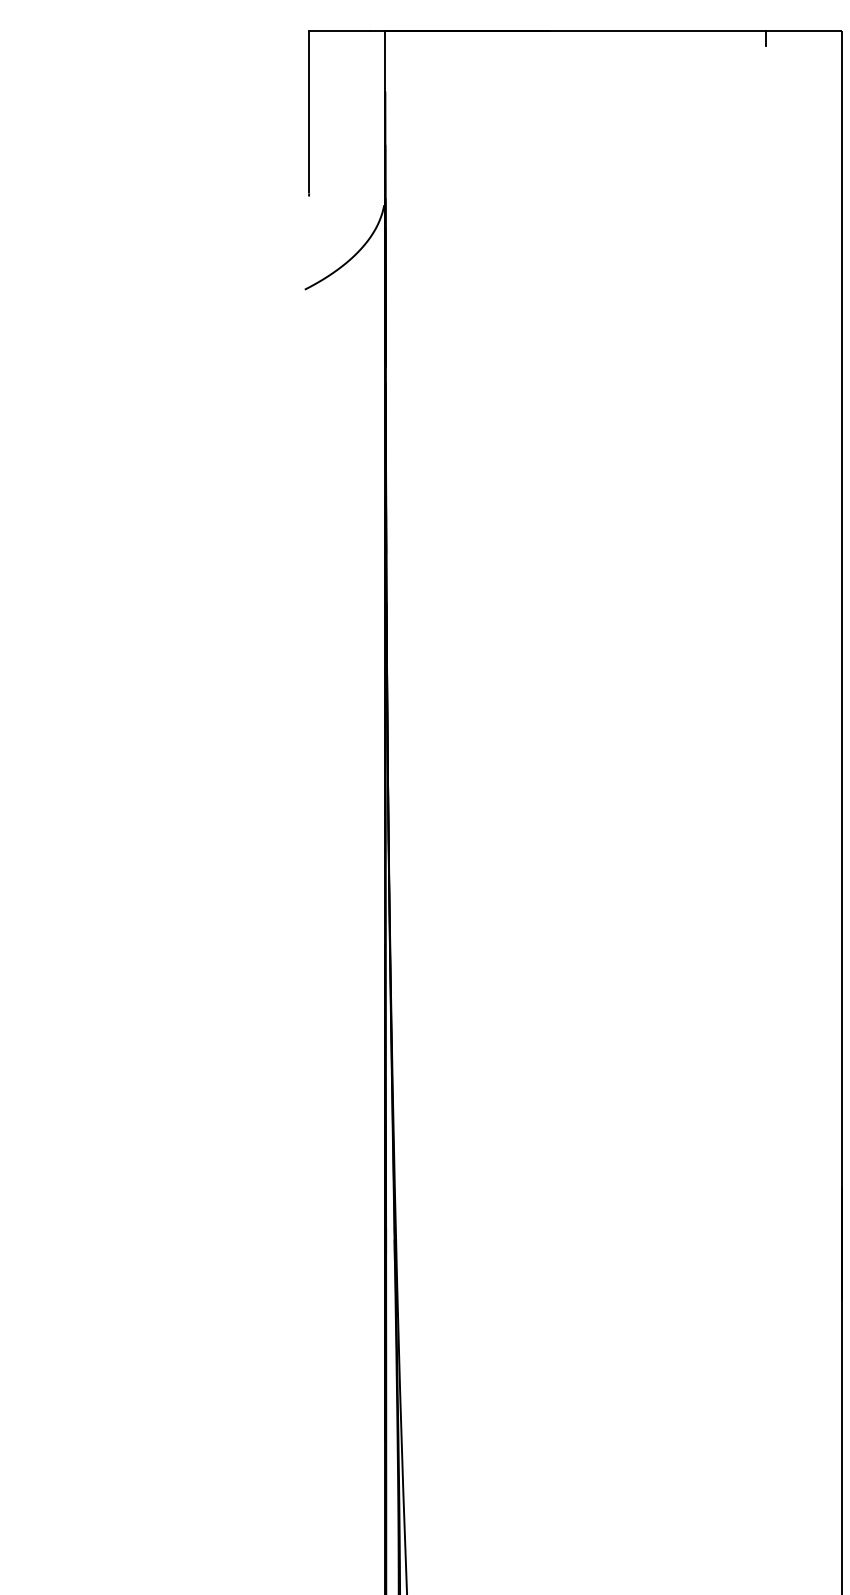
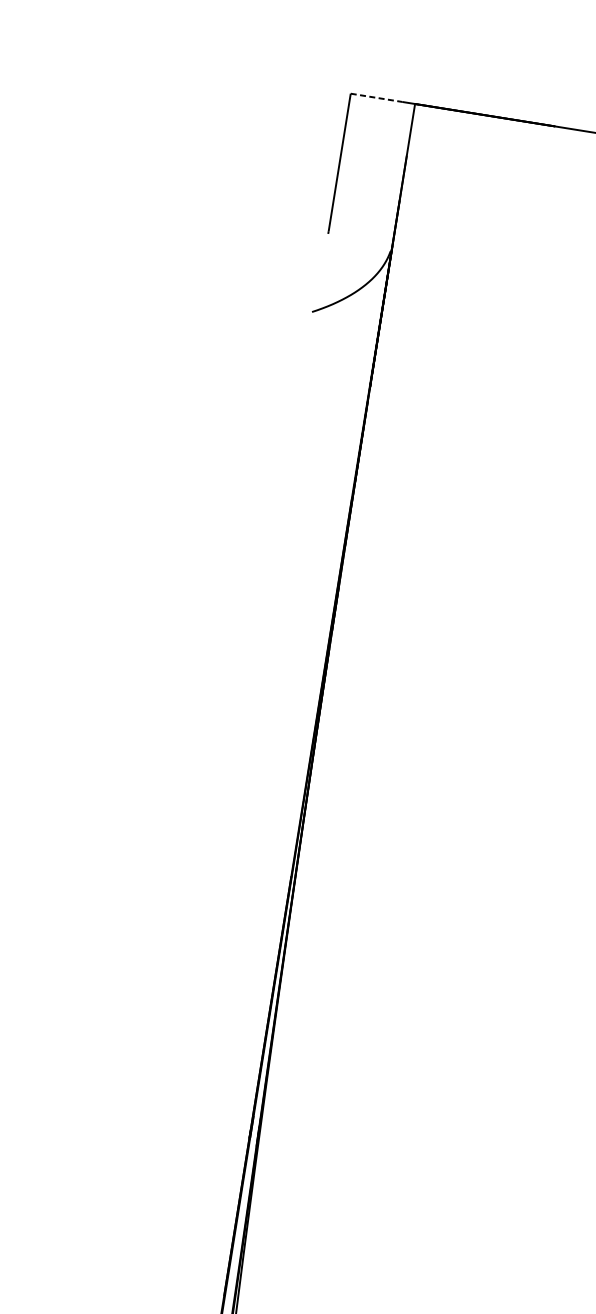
line: (340, 30) -> (377, 97), solid -> dashed

